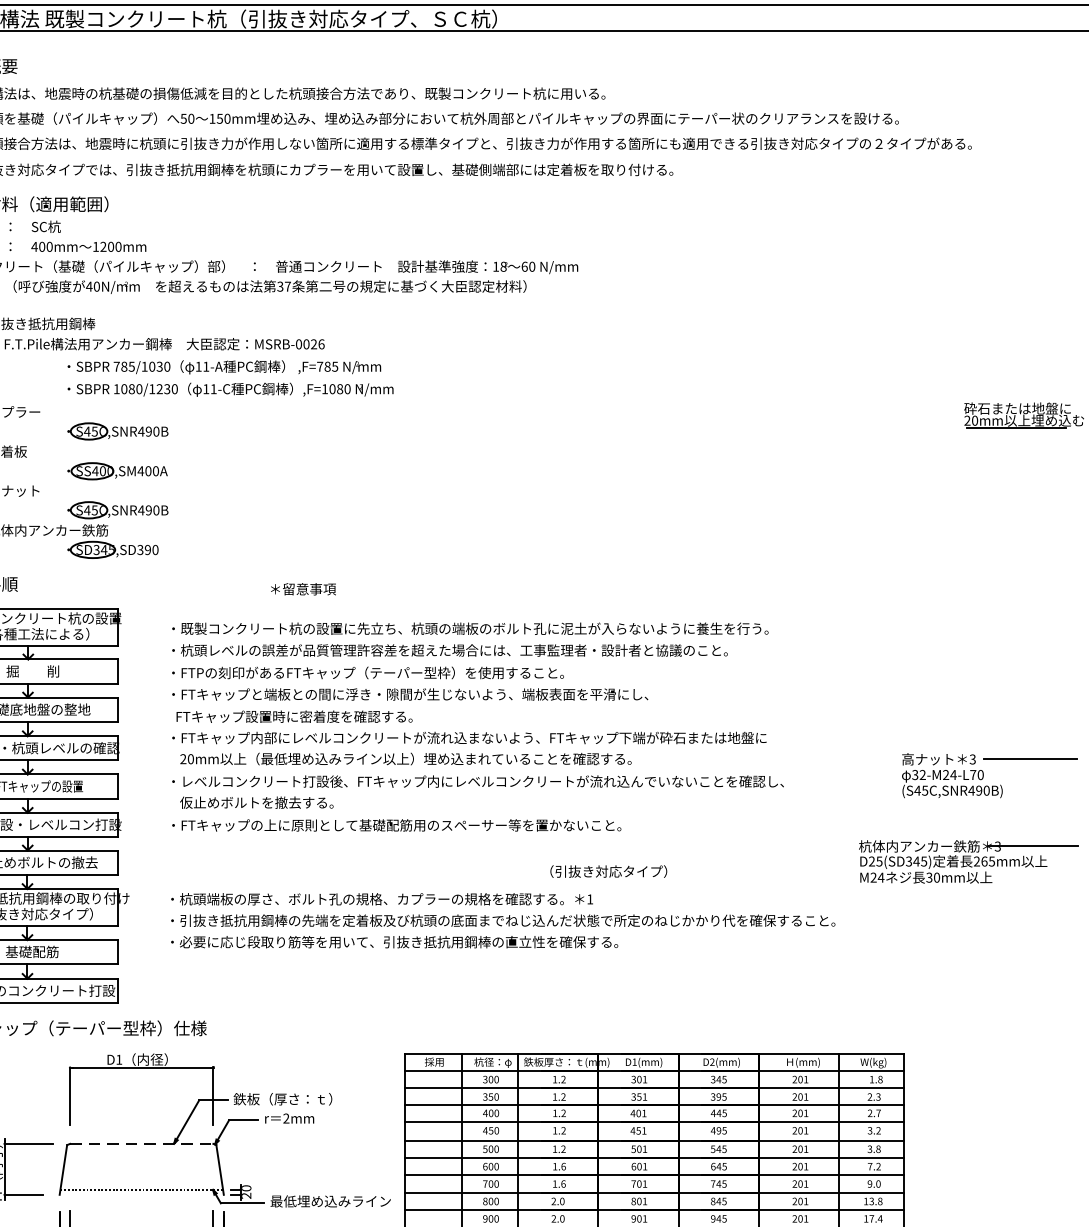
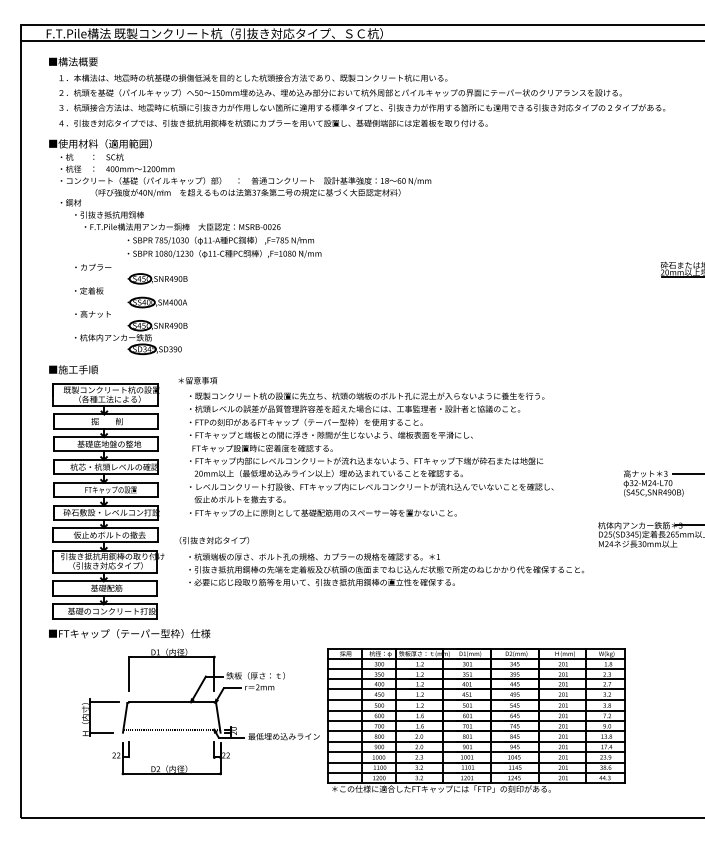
text: (302, 588) -> (197, 380), moved
text: (608, 871) -> (214, 540), moved
line: (141, 1144) -> (171, 702), dashed -> solid

